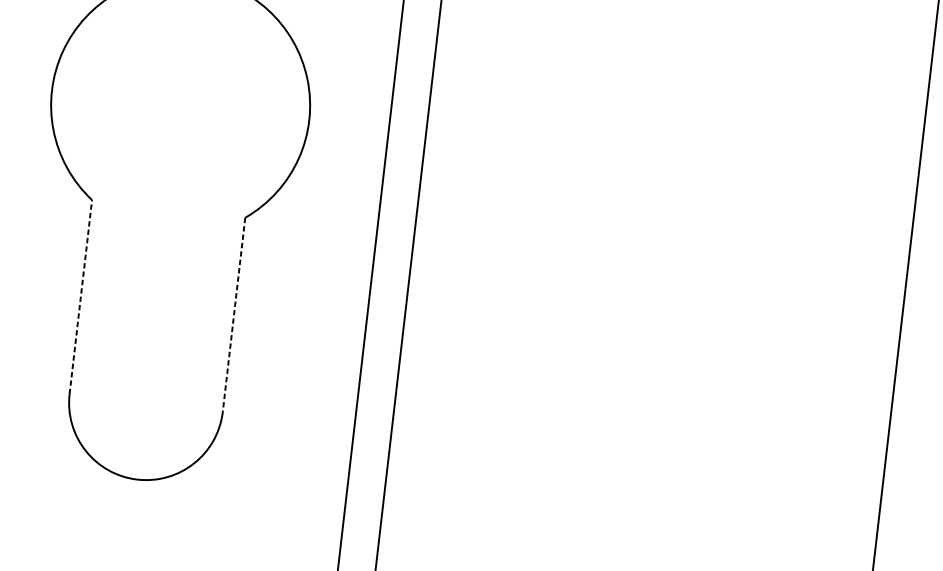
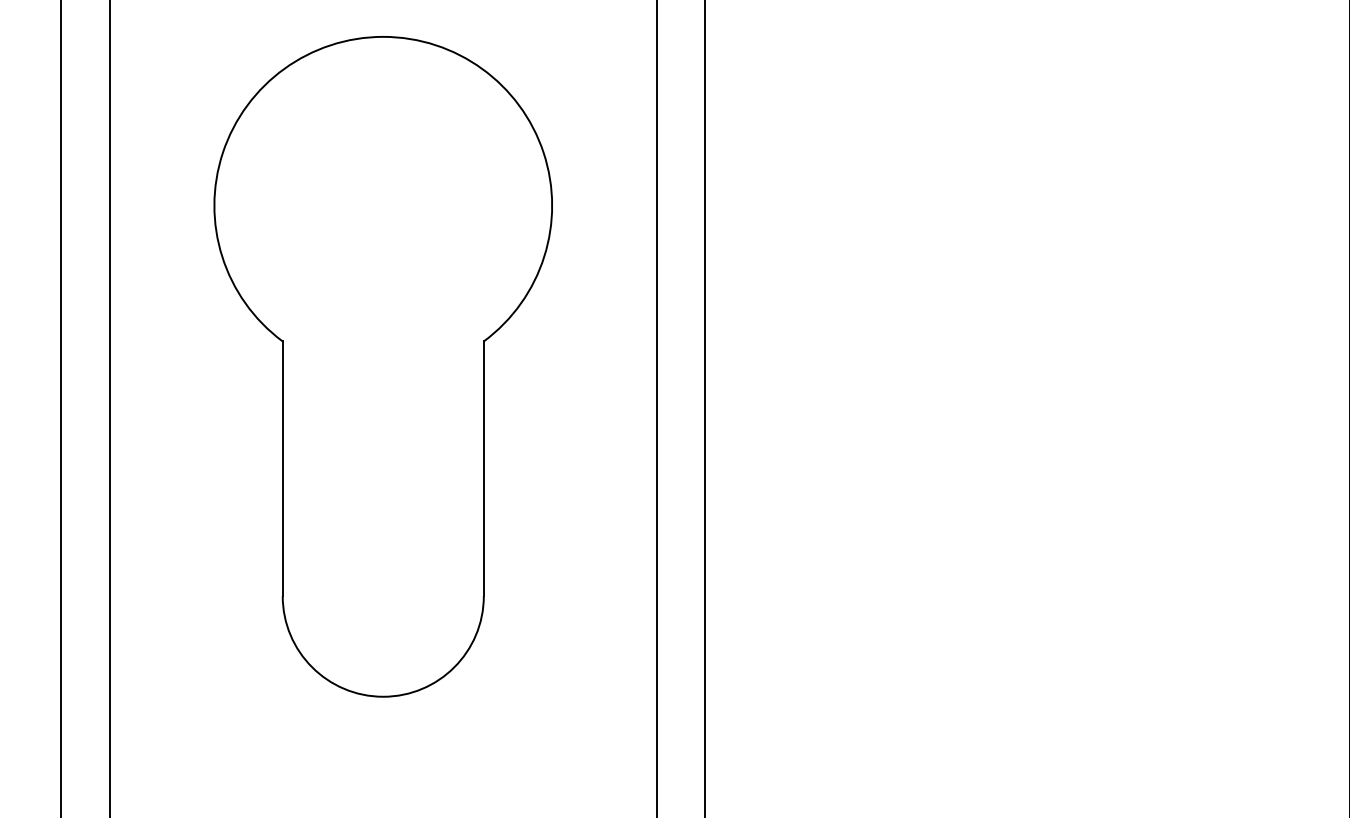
line: (80, 296) -> (282, 468), dashed -> solid
line: (233, 315) -> (483, 469), dashed -> solid

